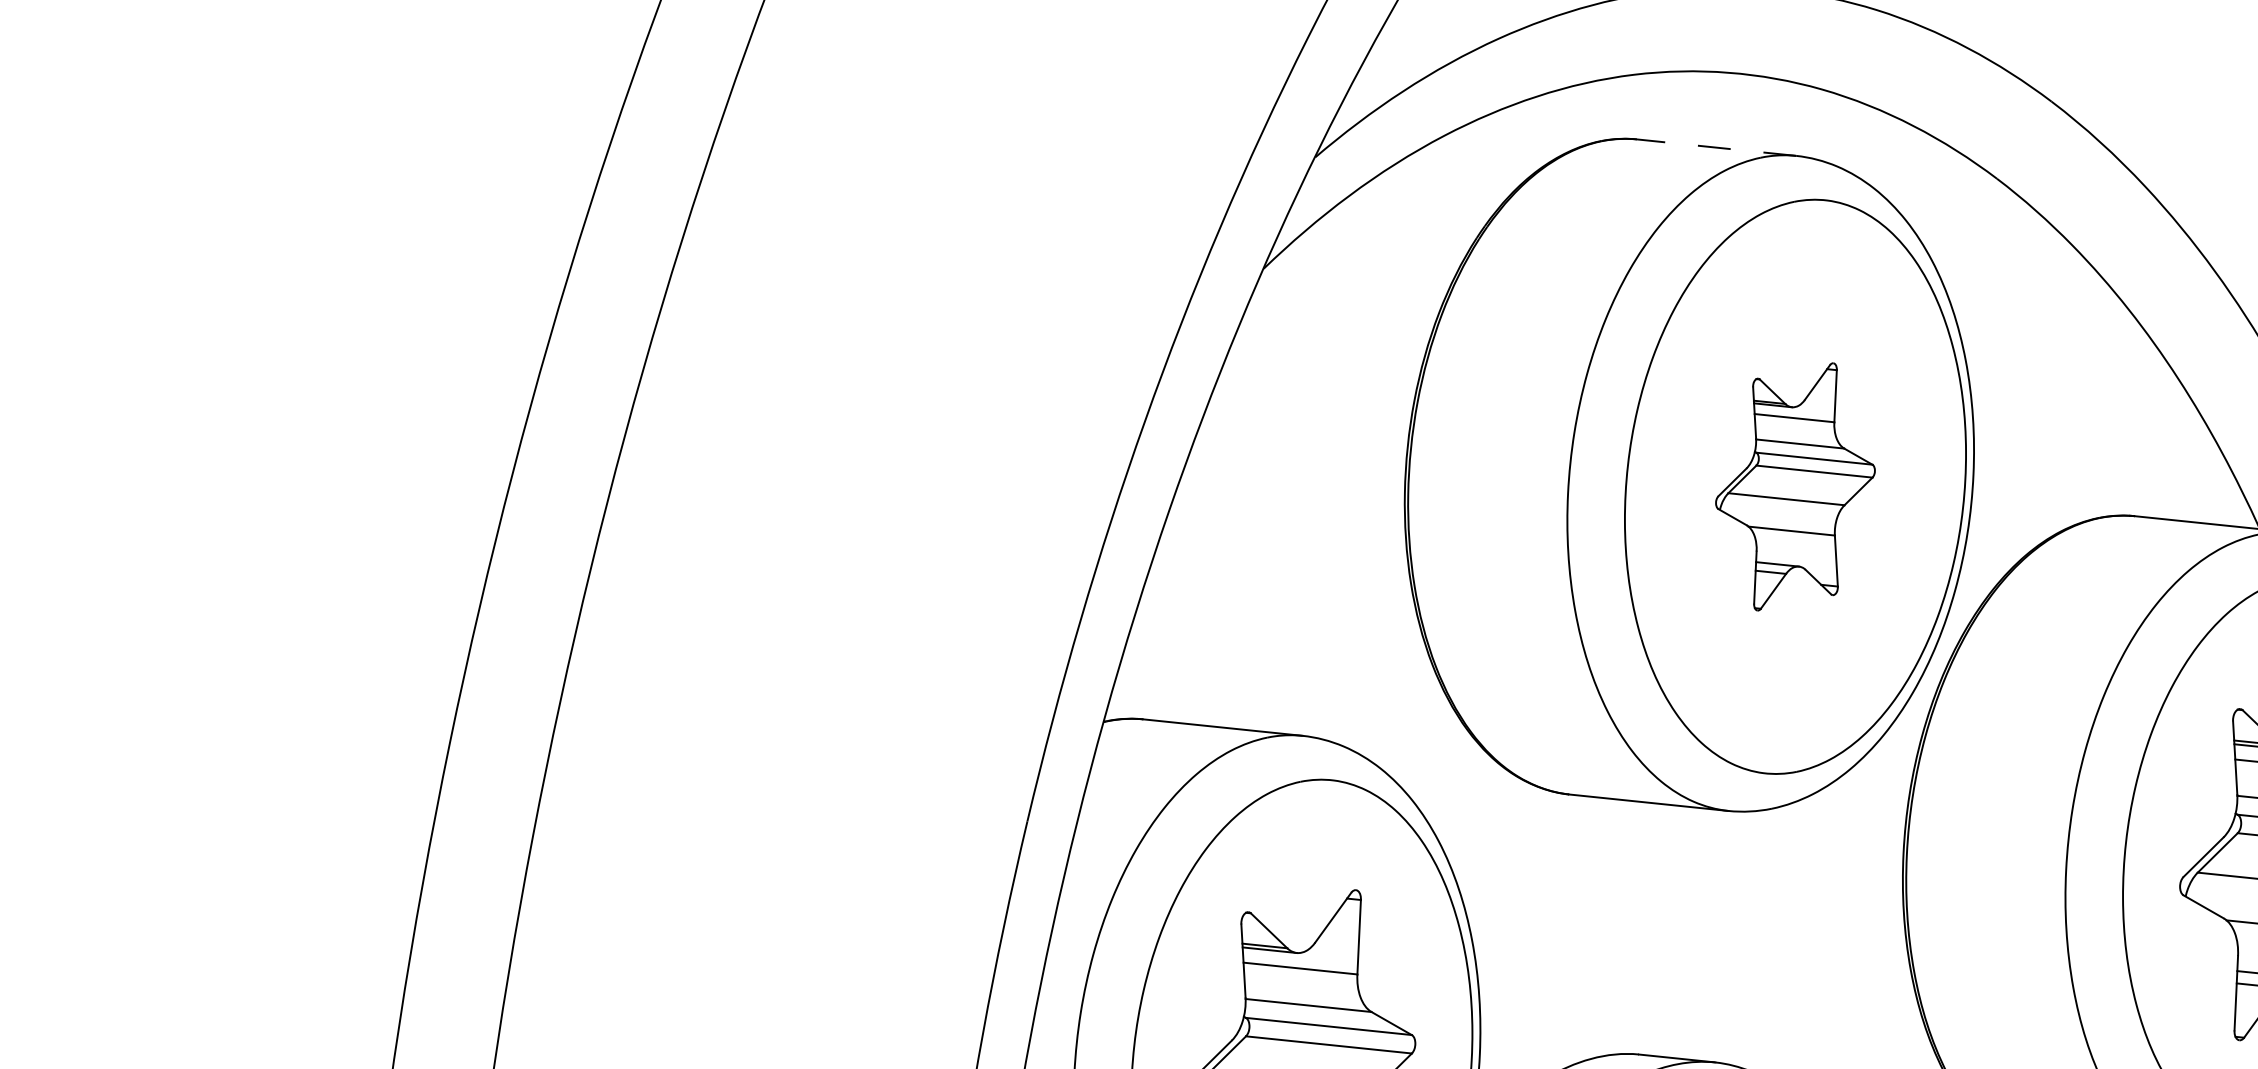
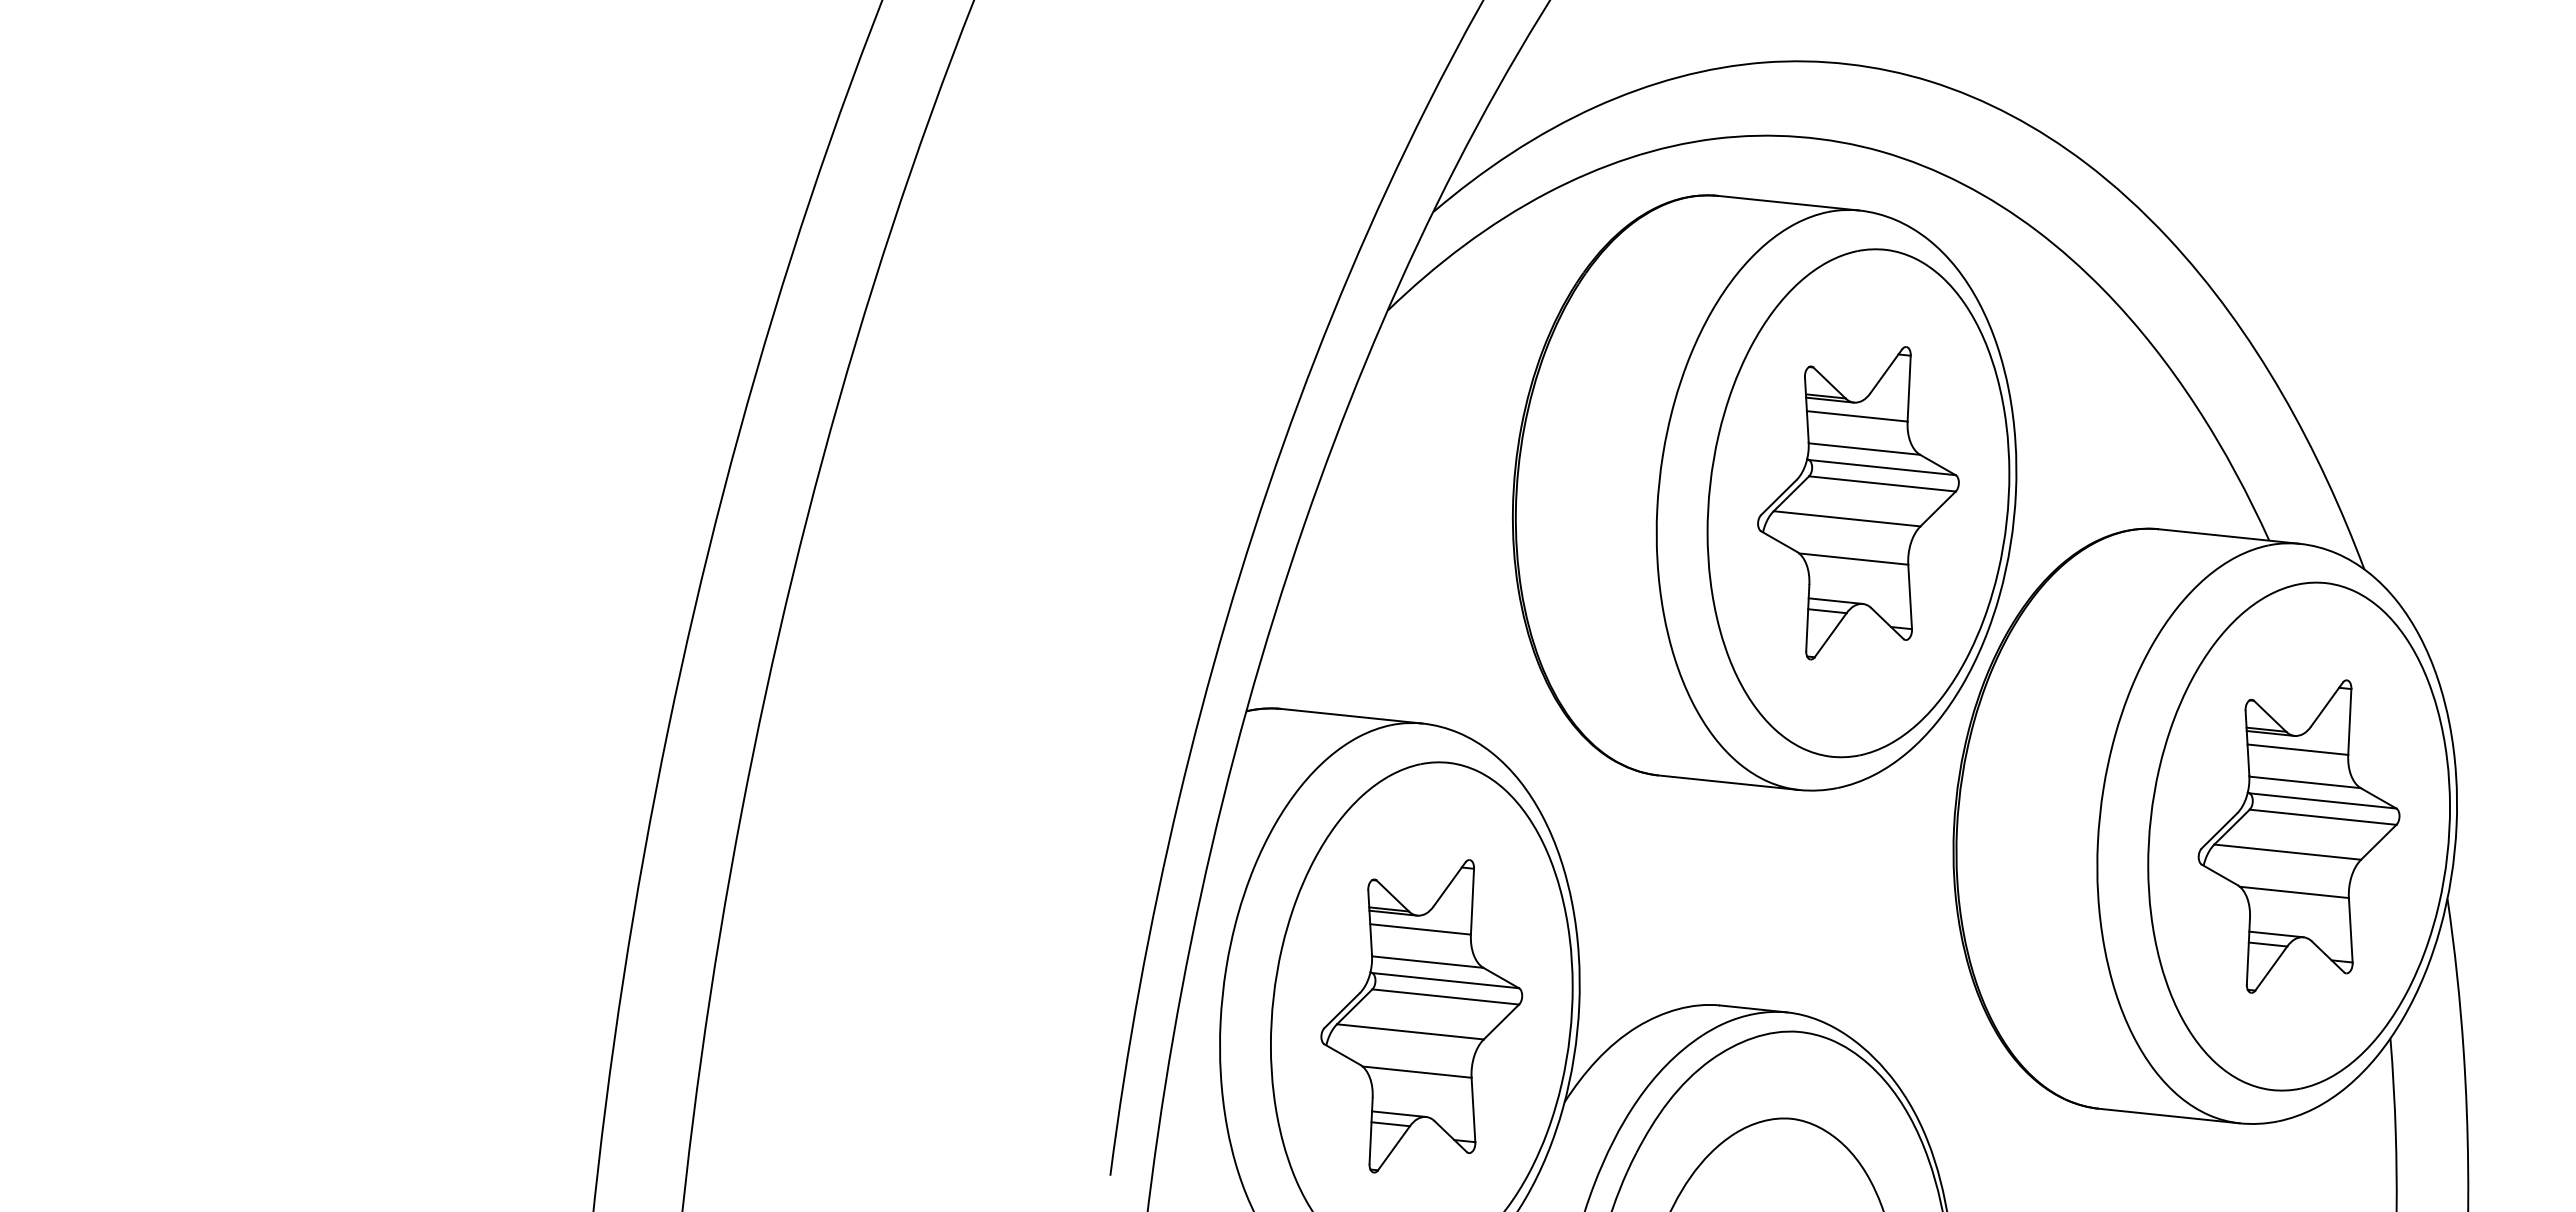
line: (1716, 147) -> (1788, 203), dashed -> solid
part: (1795, 487) -> (1858, 503), size x1.43

